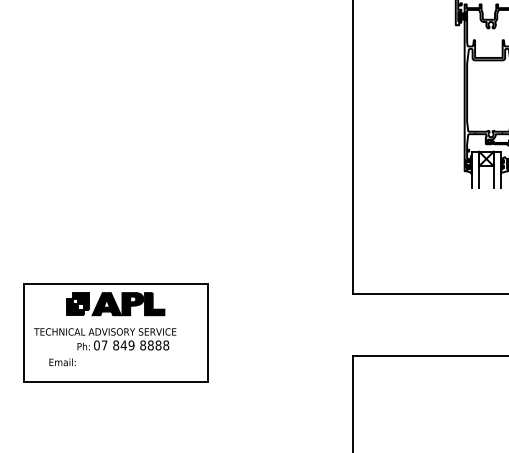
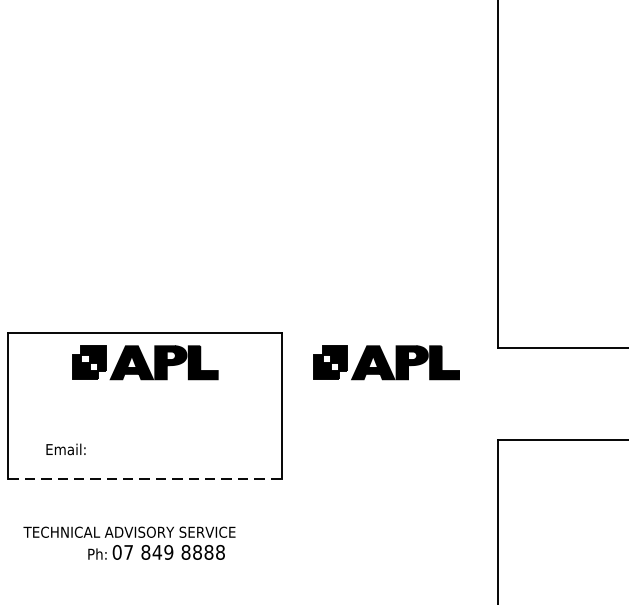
part: (277, 304) -> (386, 363), added
text: (105, 339) -> (129, 543), moved
line: (115, 382) -> (144, 479), solid -> dashed

